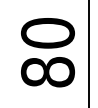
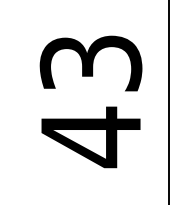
text: (47, 53) -> (90, 101), 80 -> 43

